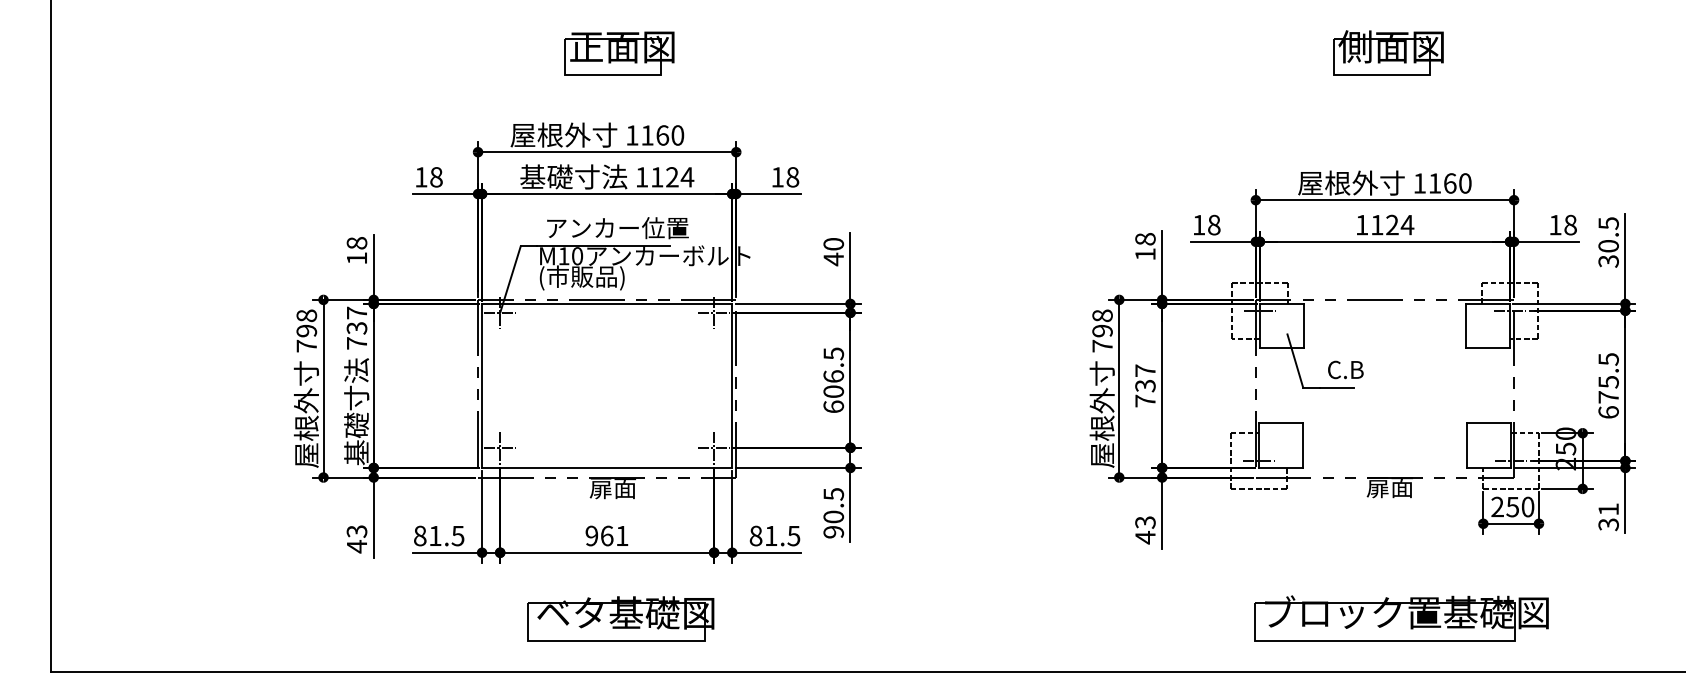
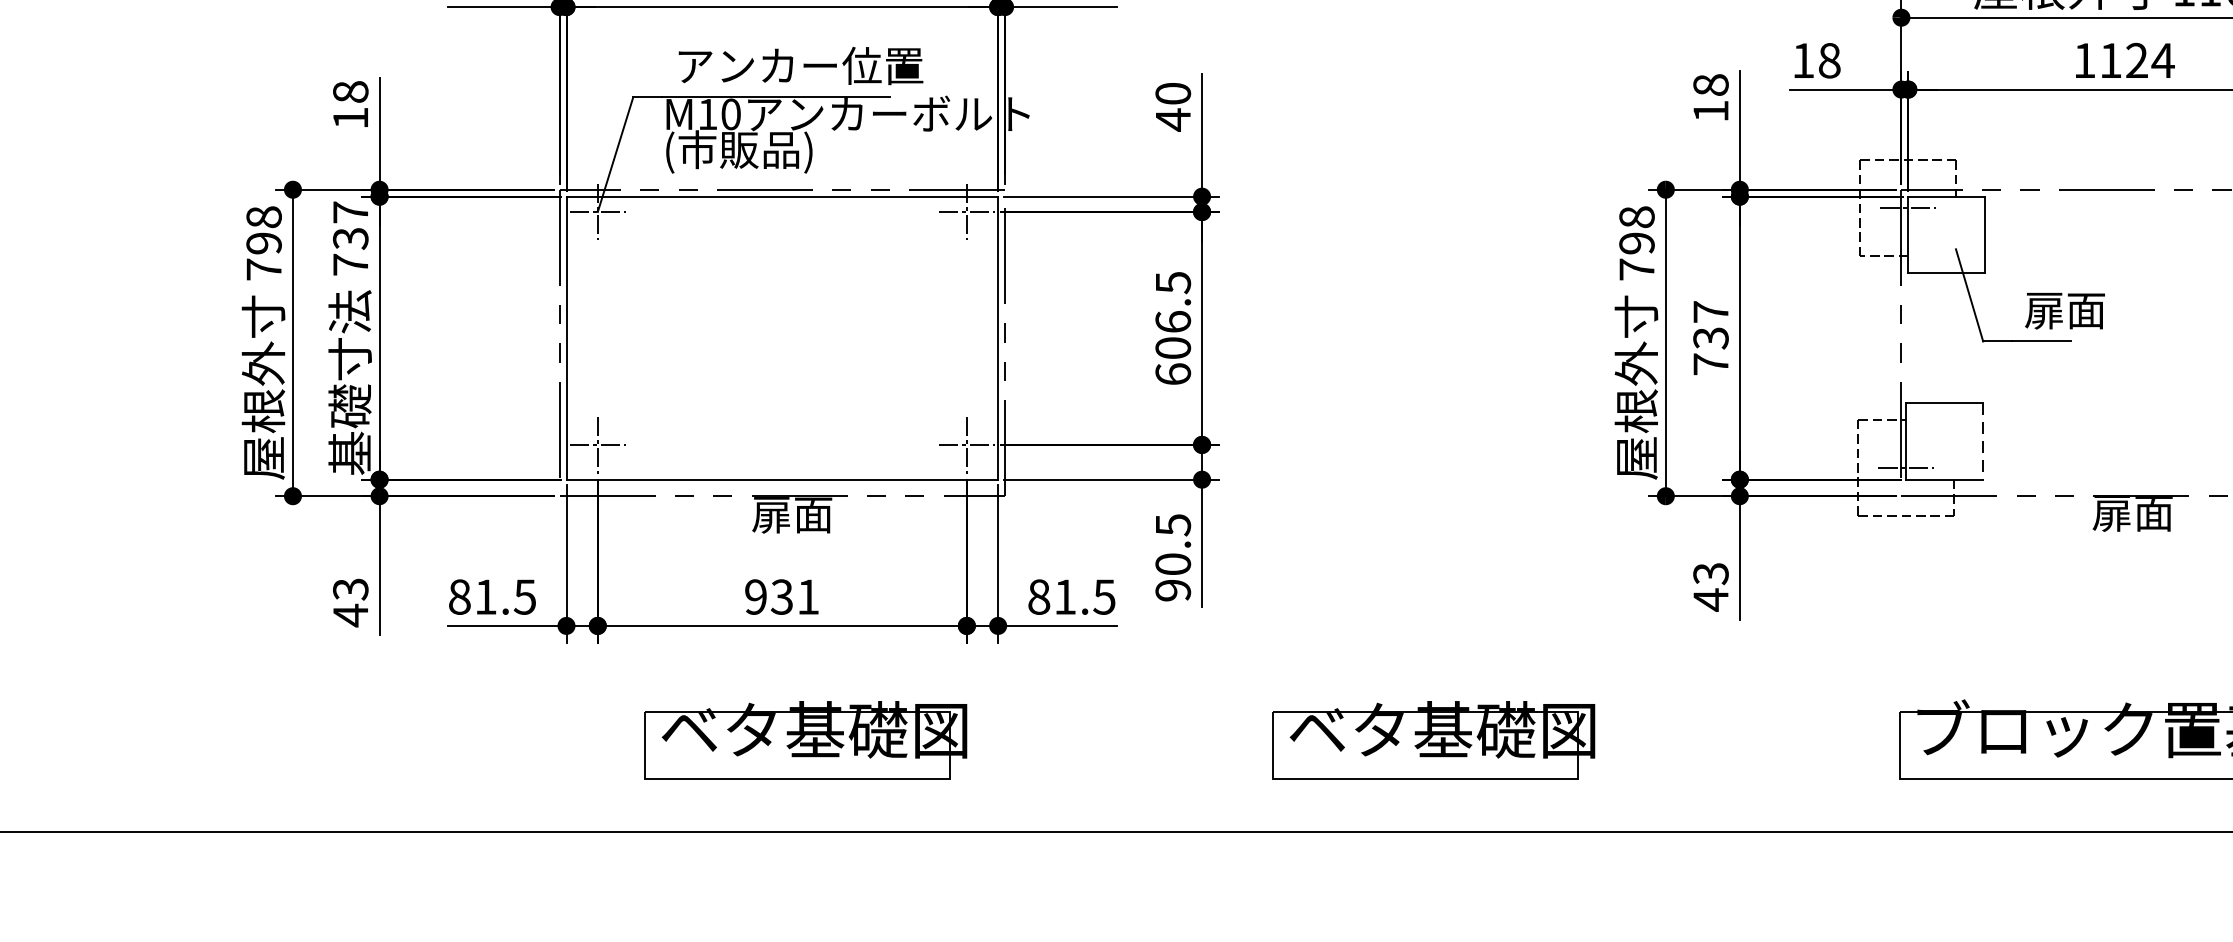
text: (1350, 369) -> (2064, 309), C.B -> 扉面
line: (1303, 446) -> (1983, 442), solid -> dashed
text: (606, 535) -> (781, 596), 961 -> 931
part: (984, 618) -> (1433, 739), added

